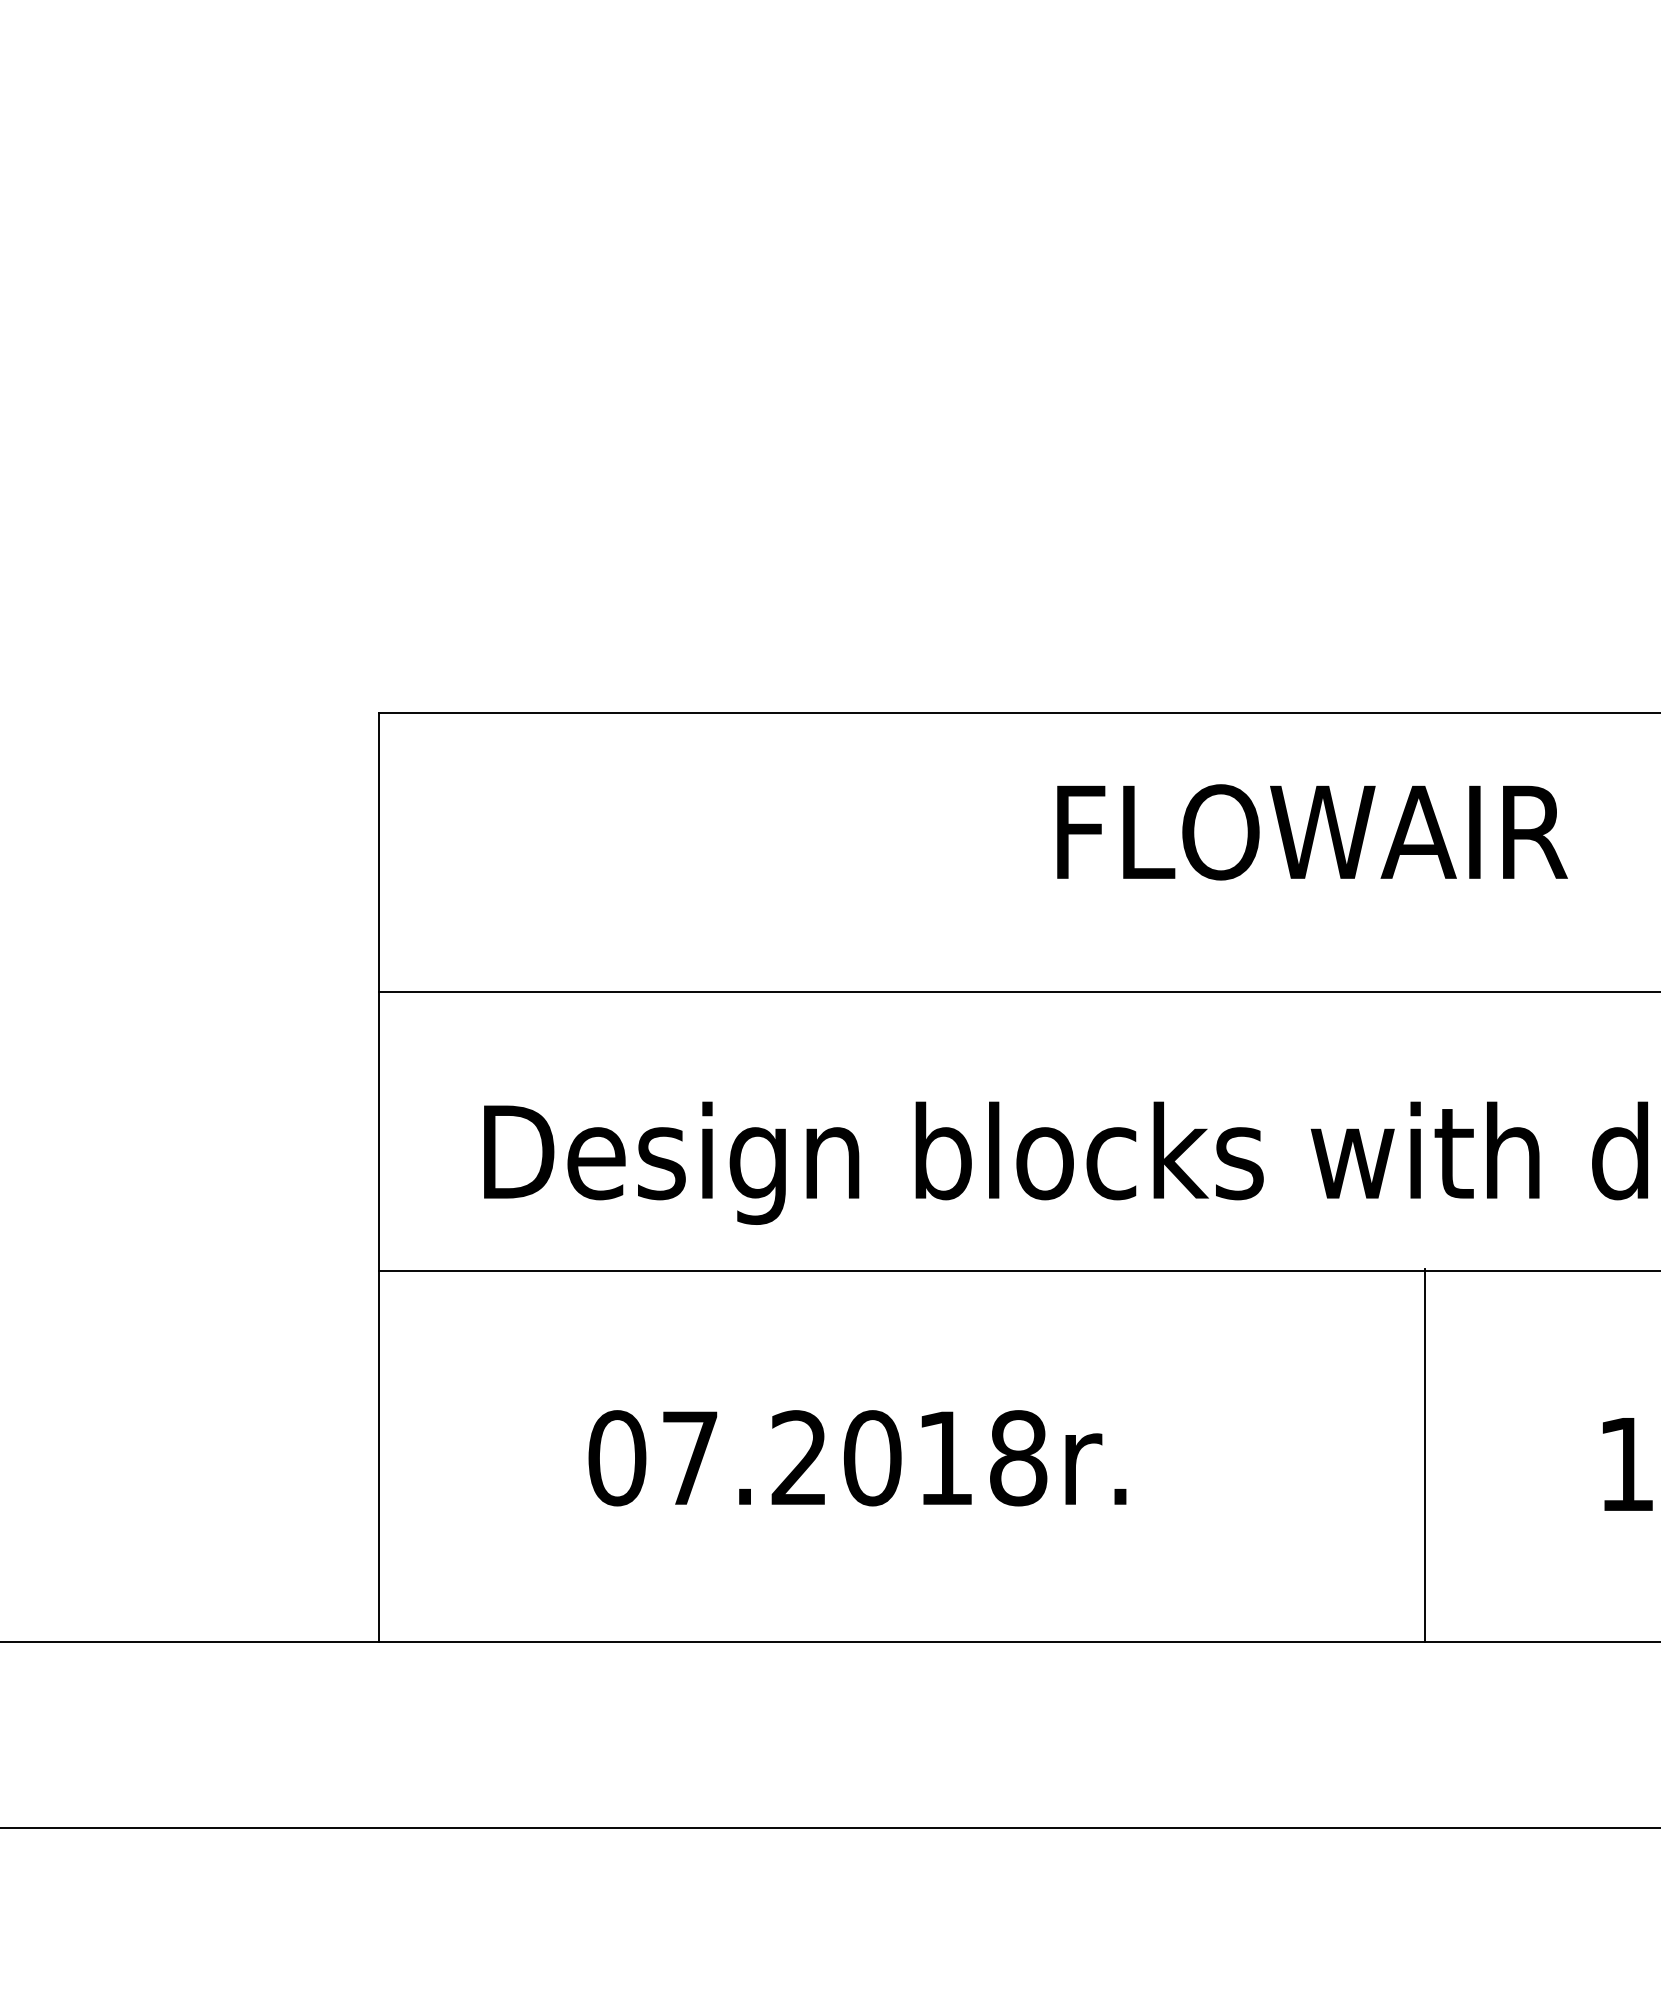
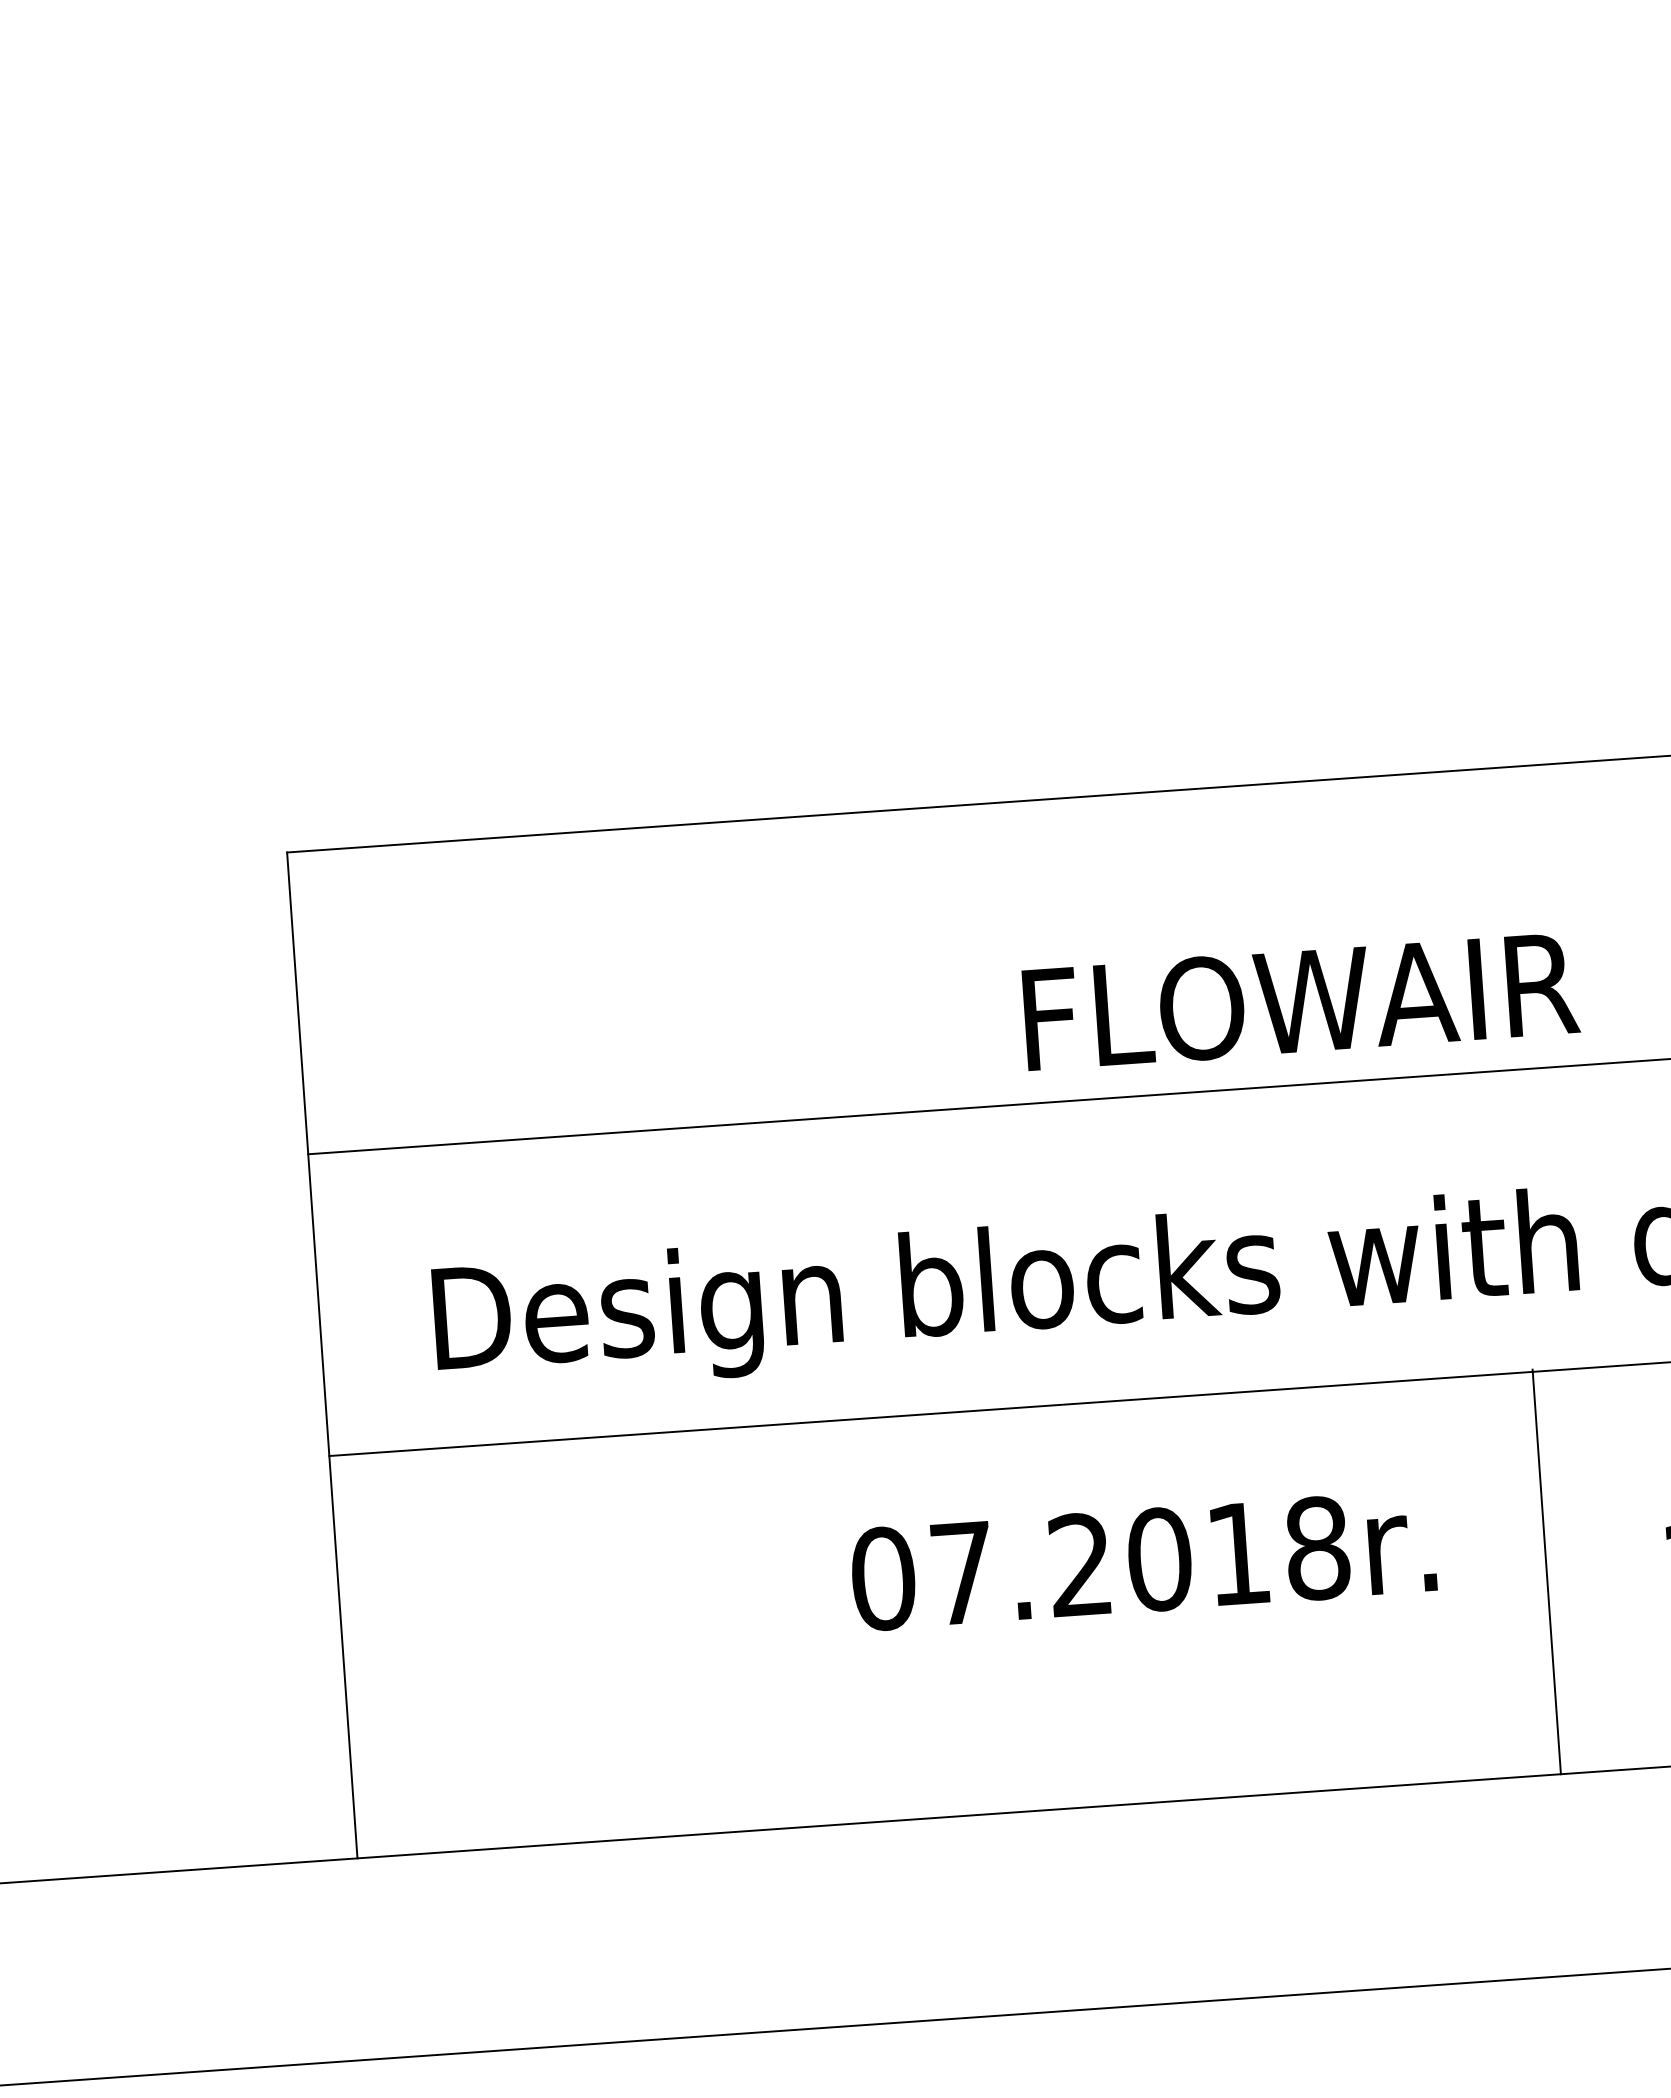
text: (1312, 832) -> (1301, 1001), moved
line: (1424, 1455) -> (1546, 1571), moved
text: (857, 1458) -> (1143, 1560), moved

